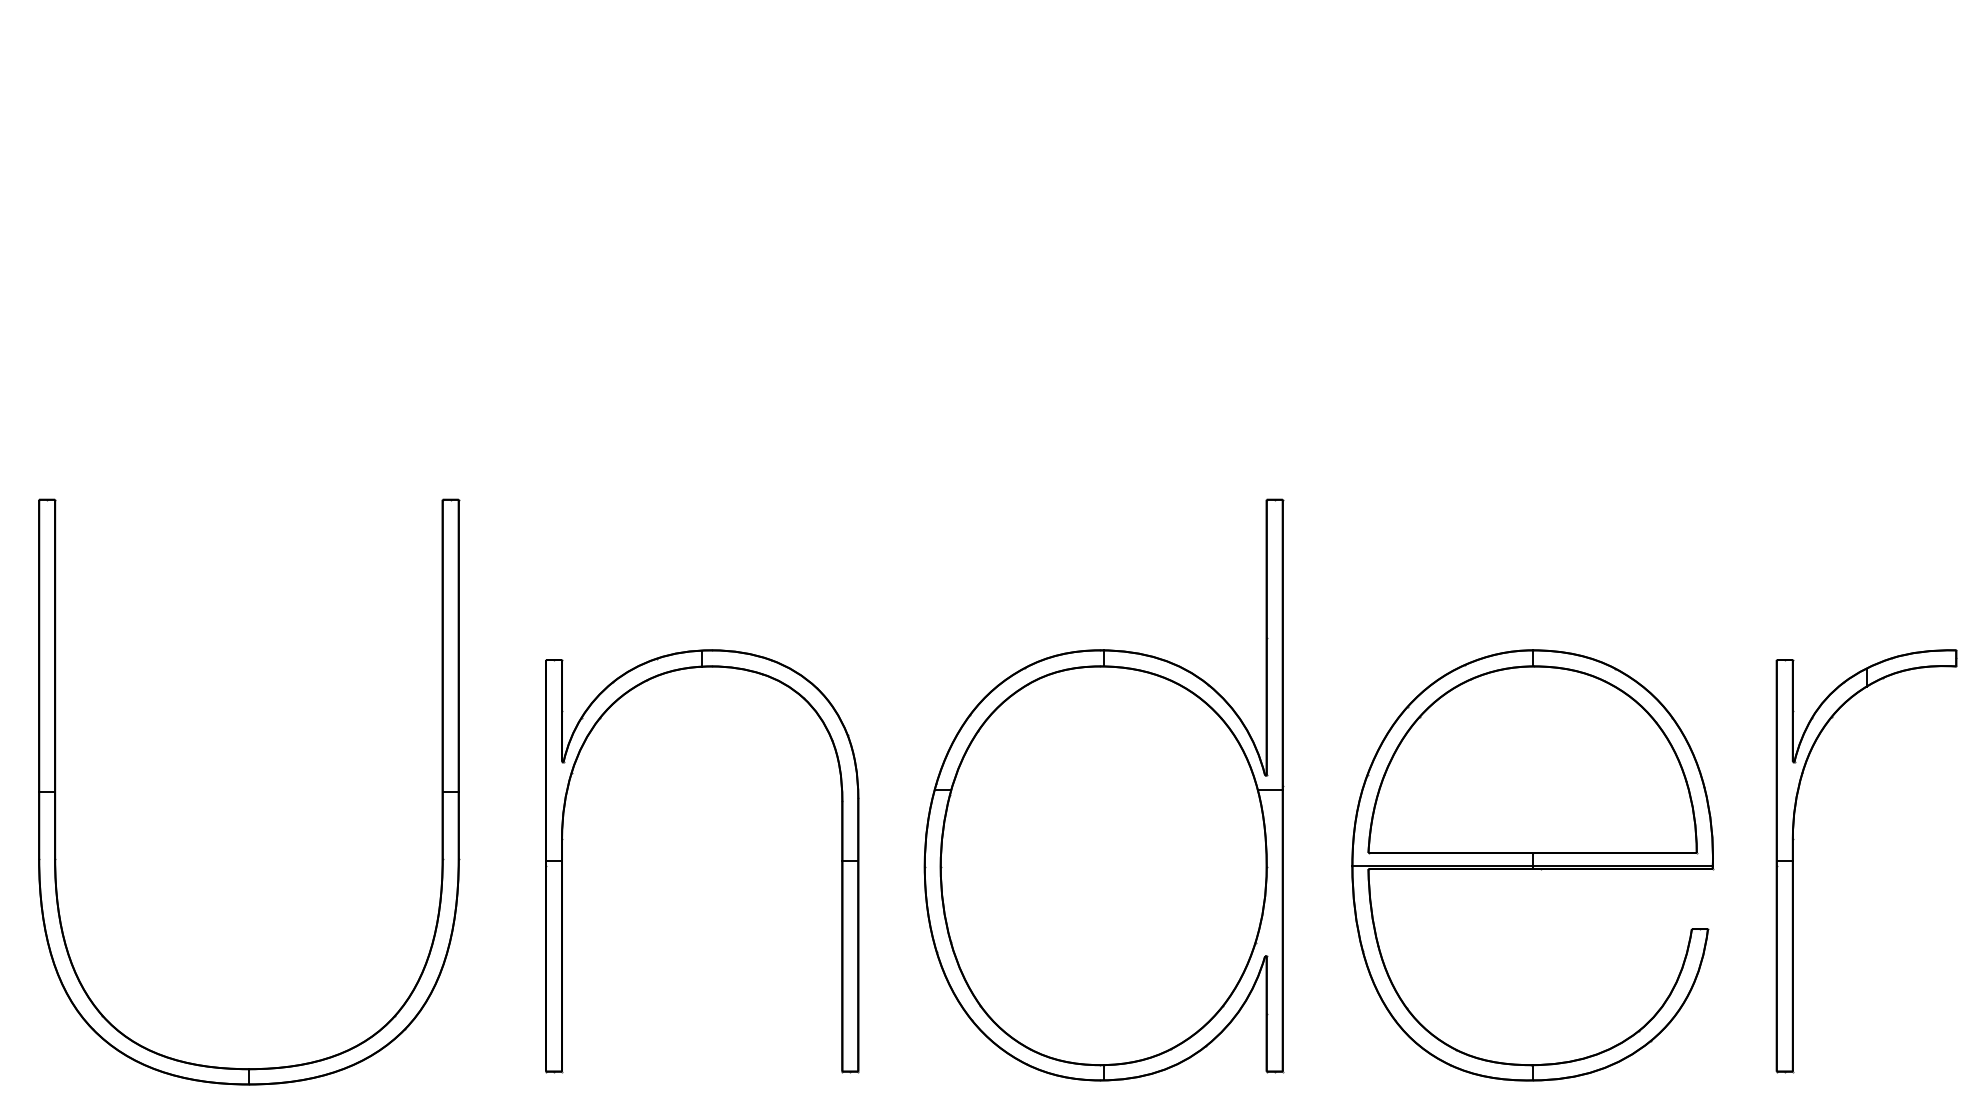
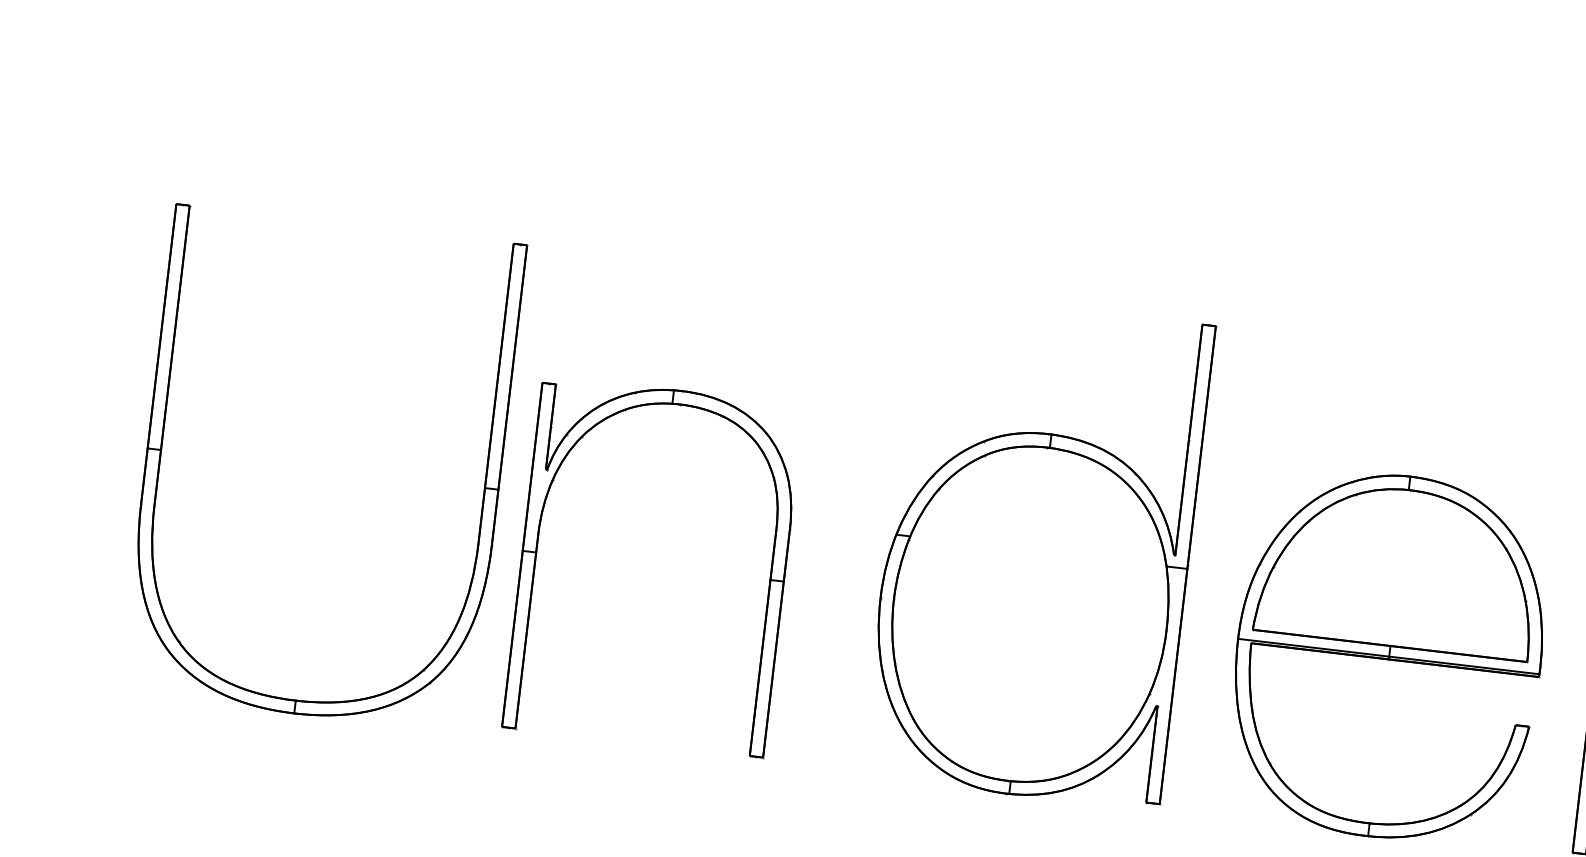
part: (841, 861) -> (769, 580), moved

